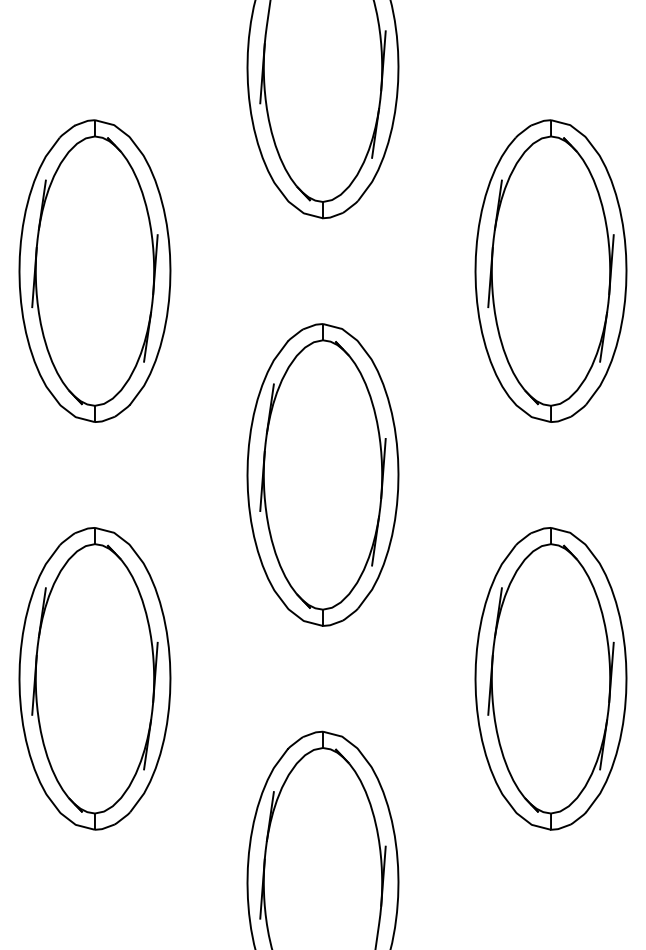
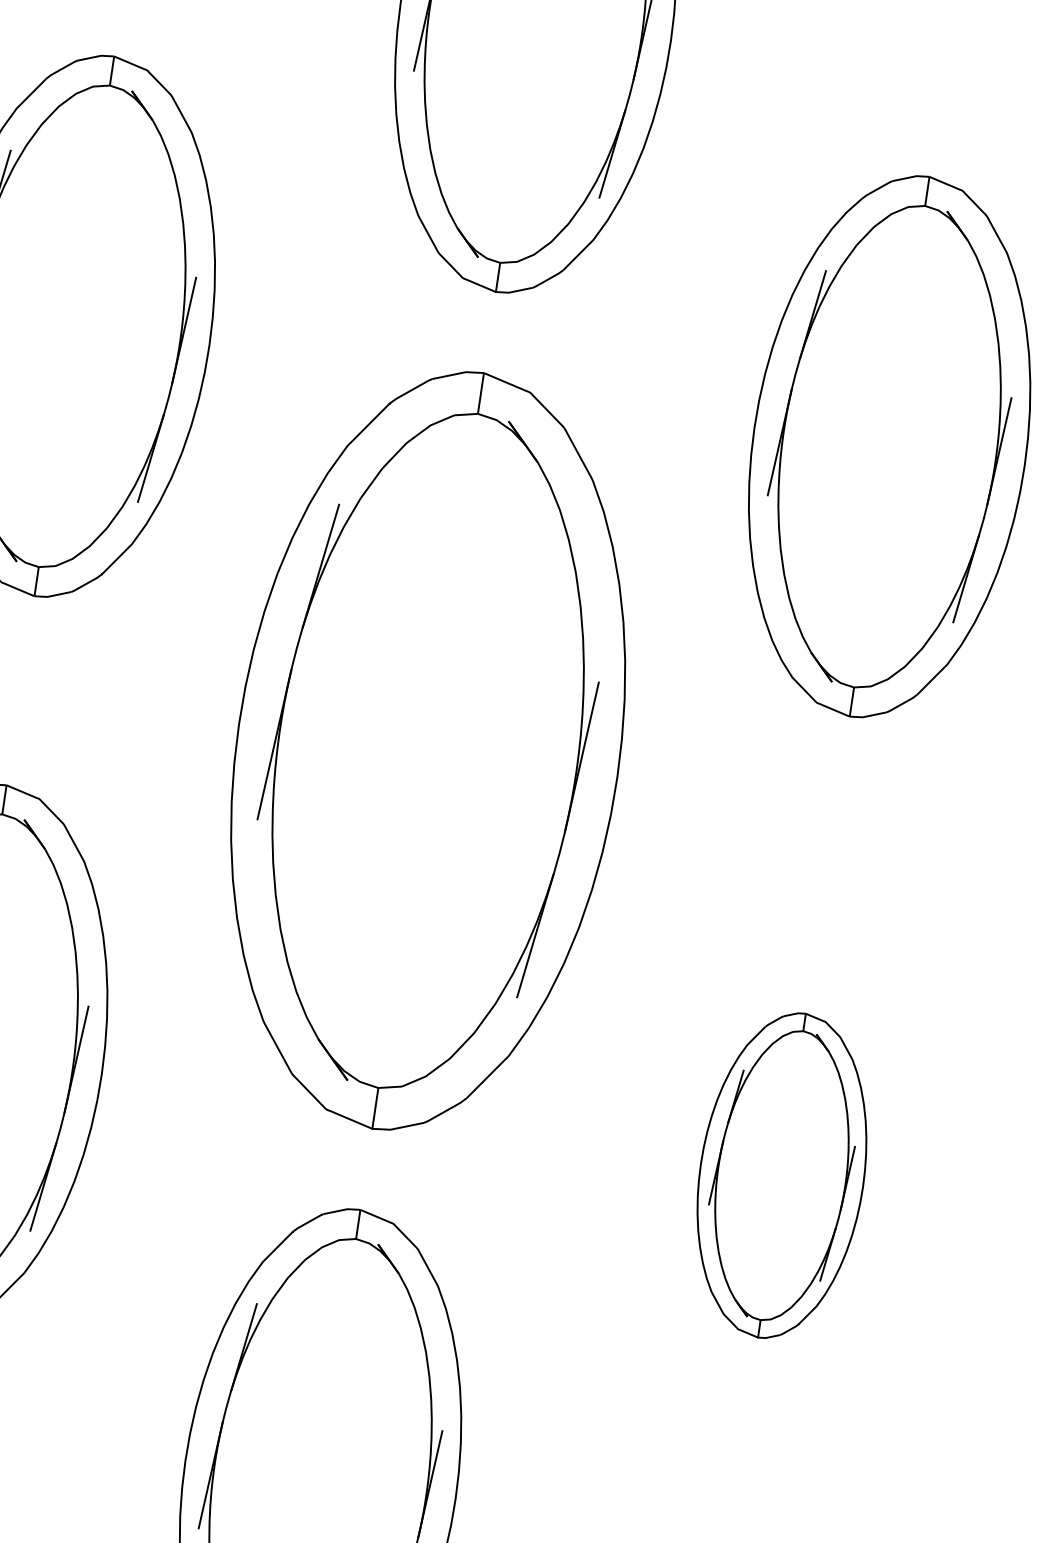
part: (322, 474) -> (427, 749), size x1.4
part: (550, 678) -> (781, 1174), size x0.6

